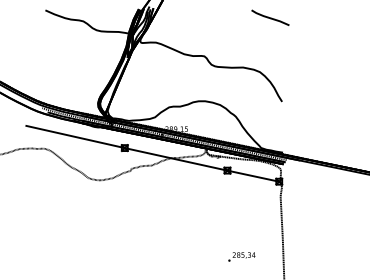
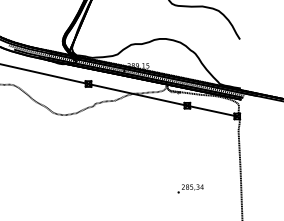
text: (241, 256) -> (190, 188), moved

